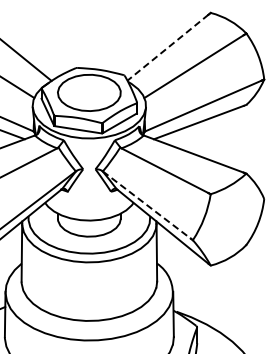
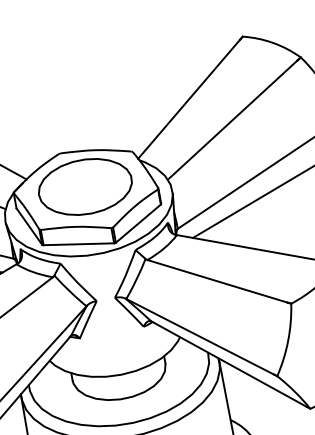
line: (167, 48) -> (188, 100), dashed -> solid
line: (147, 205) -> (201, 337), dashed -> solid

